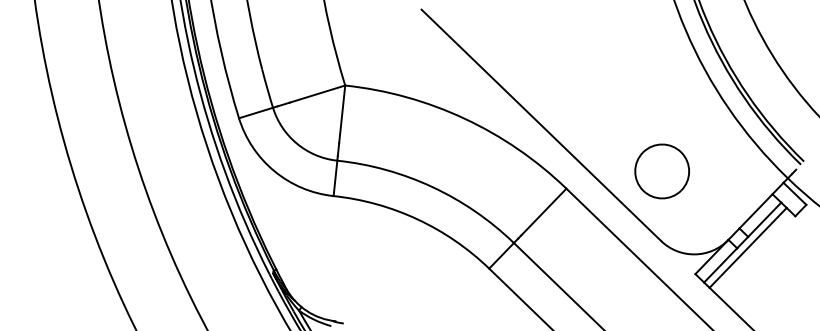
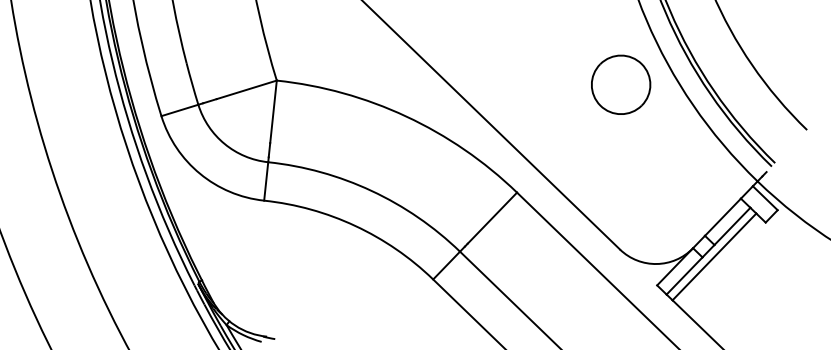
part: (661, 171) -> (620, 84), moved

